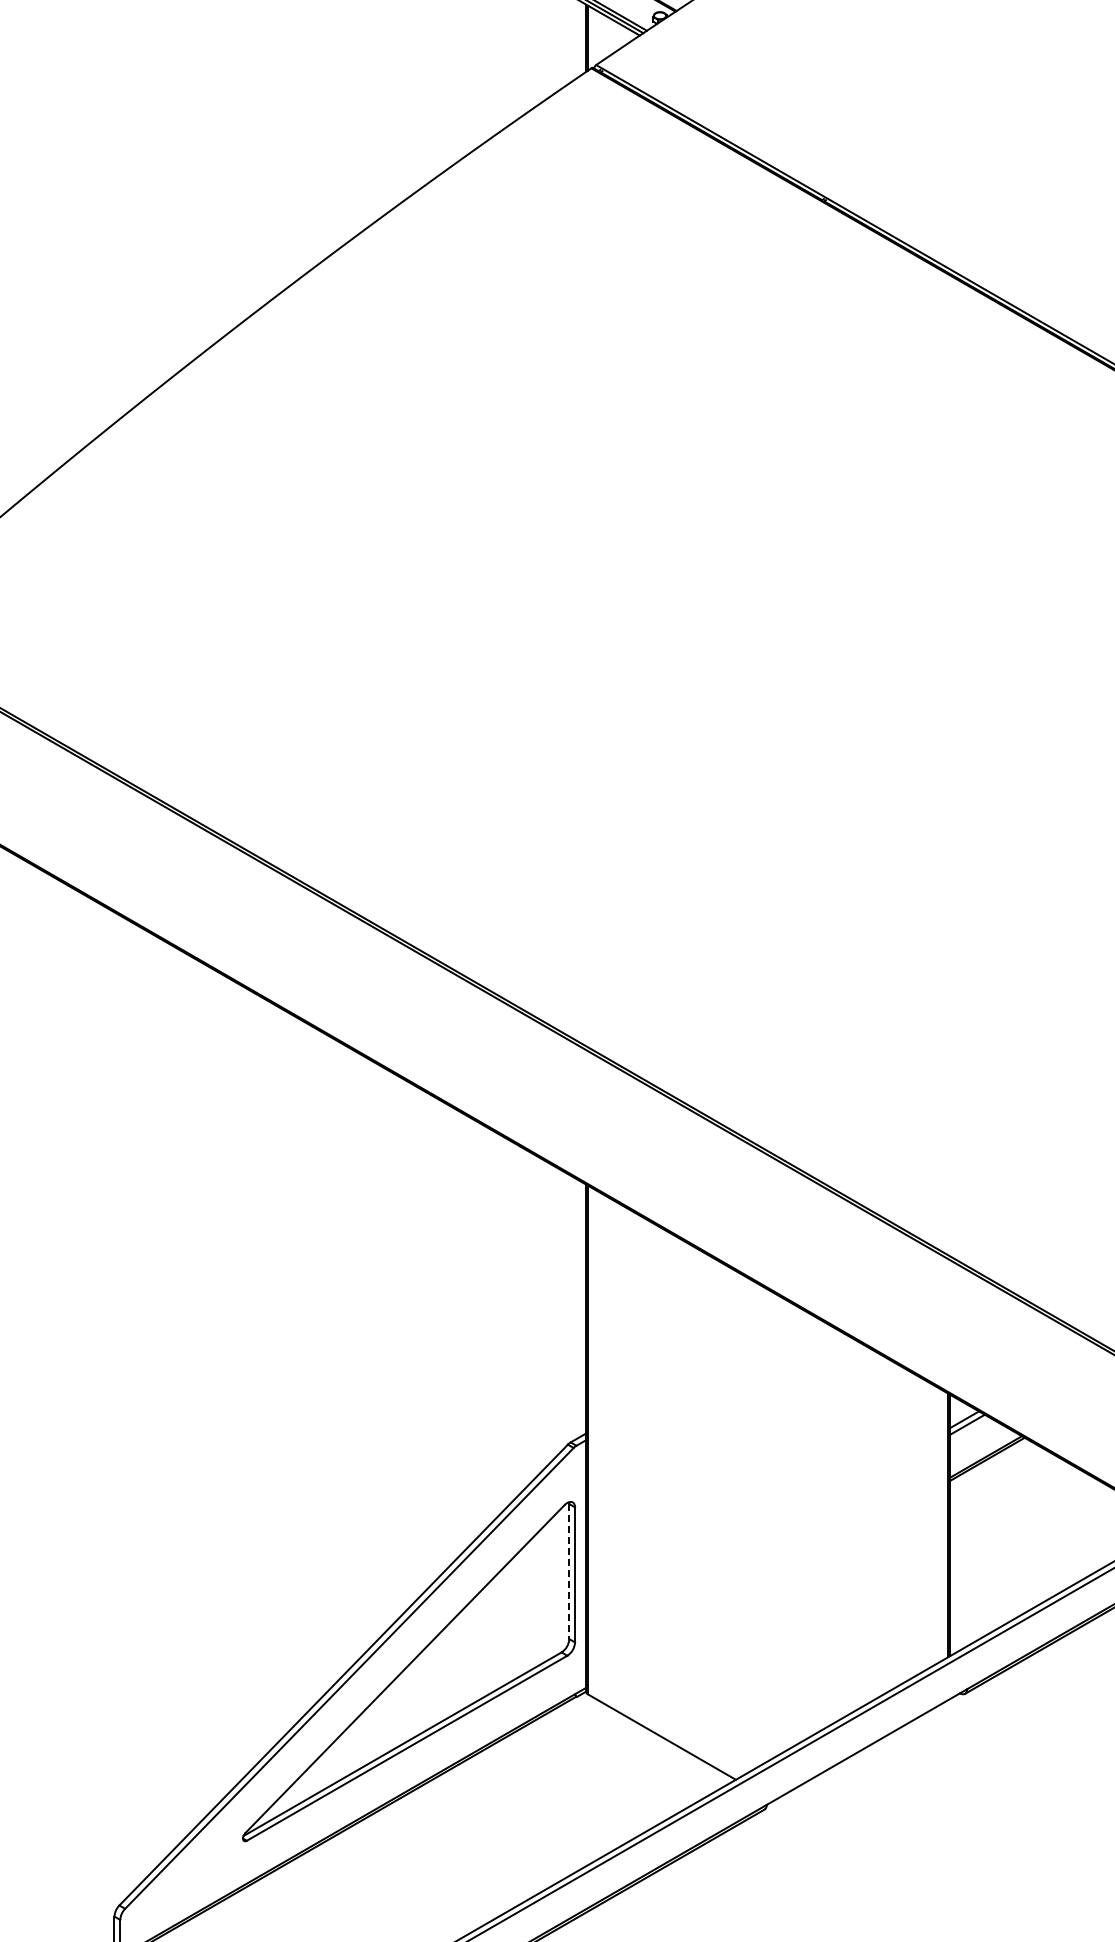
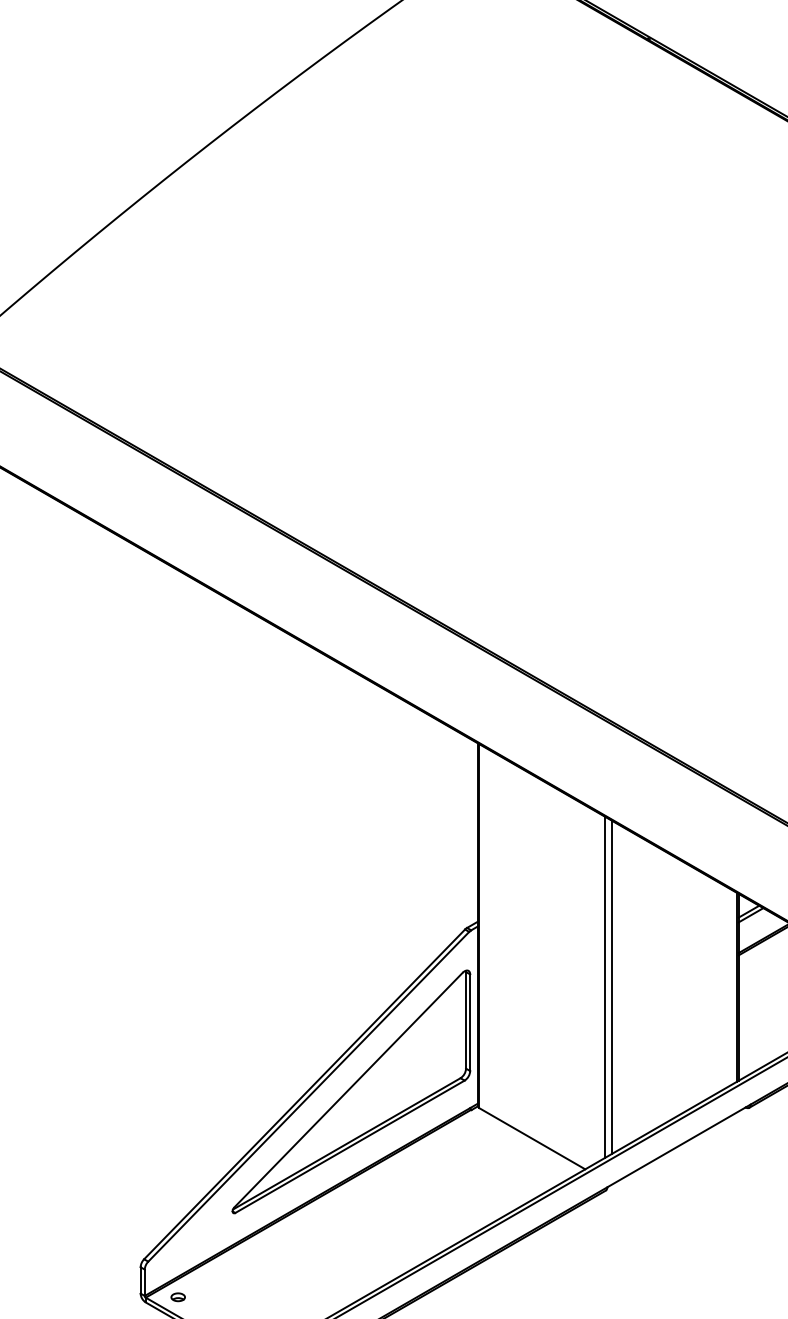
line: (763, 1524) -> (605, 986), added
line: (773, 1525) -> (612, 987), added
line: (569, 1571) -> (466, 1020), dashed -> solid

